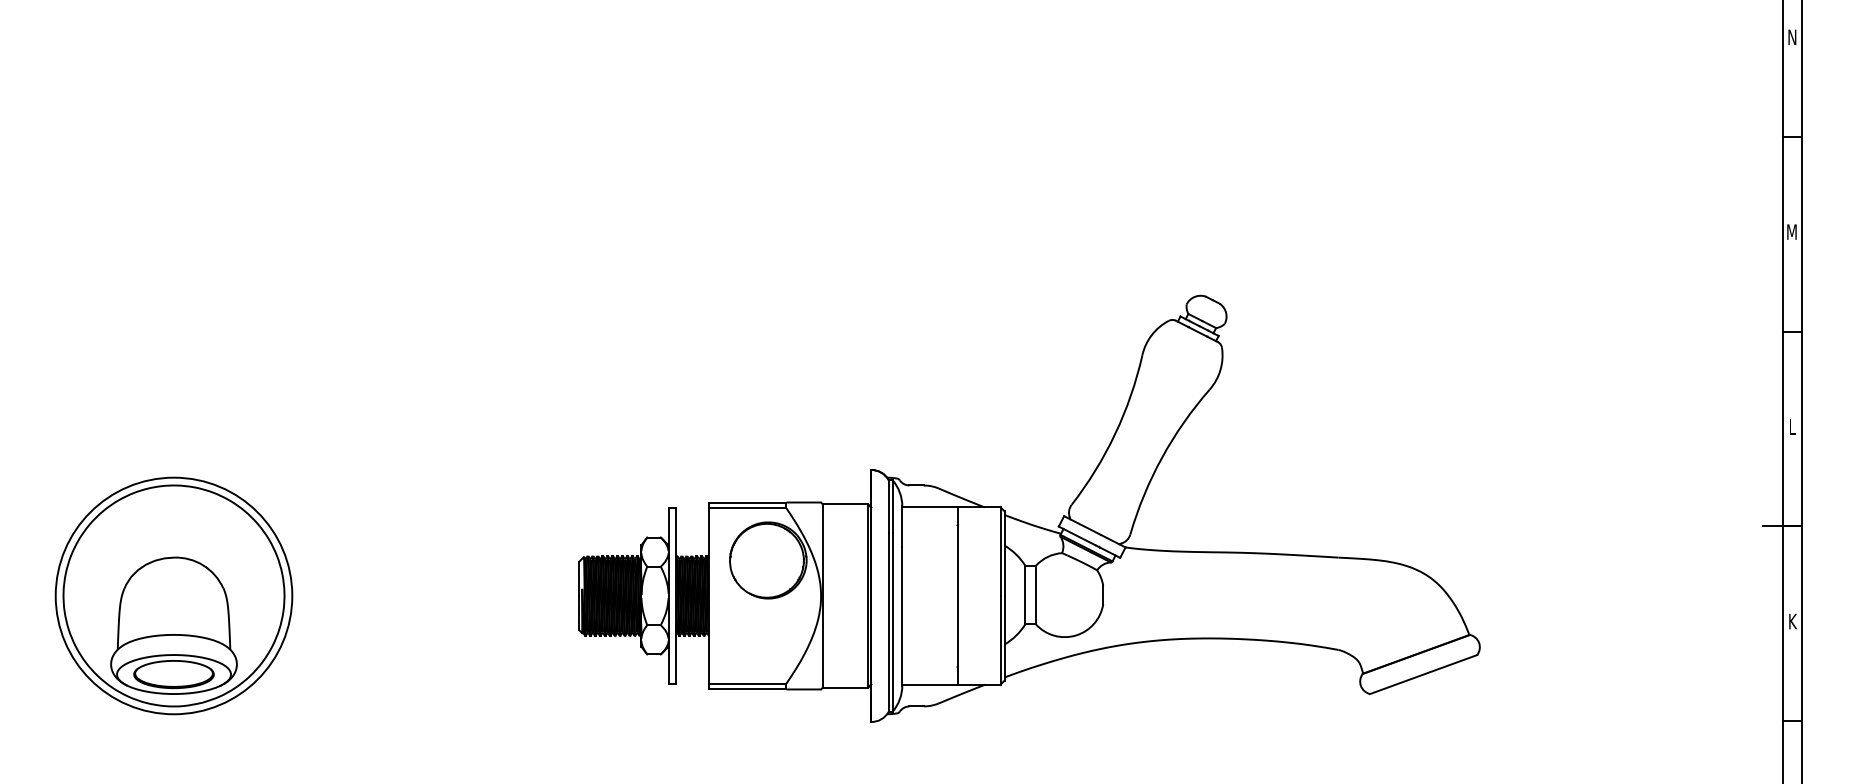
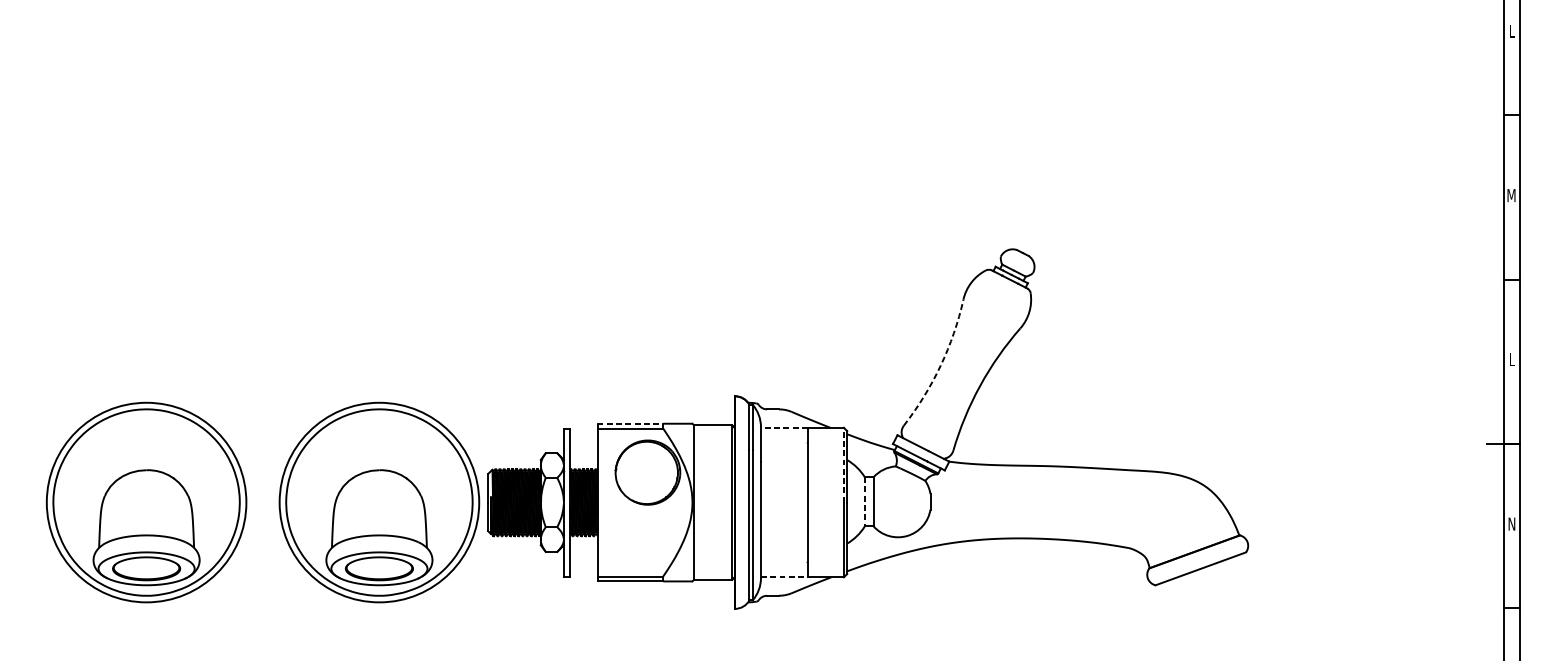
text: (1792, 37) -> (1511, 31), N -> L
arc: (1115, 433) -> (940, 365), solid -> dashed
line: (747, 502) -> (630, 423), solid -> dashed
line: (930, 507) -> (784, 427), solid -> dashed
line: (1000, 551) -> (843, 465), solid -> dashed
part: (449, 595) -> (378, 502), added
line: (1025, 595) -> (864, 502), solid -> dashed
text: (1792, 621) -> (1511, 524), K -> N
line: (930, 684) -> (784, 577), solid -> dashed

